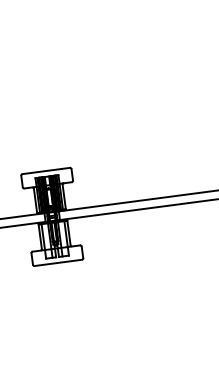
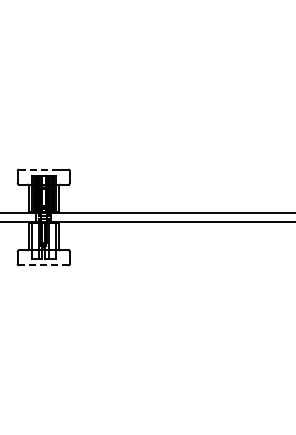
line: (42, 171) -> (39, 169), solid -> dashed
line: (58, 263) -> (43, 265), solid -> dashed

